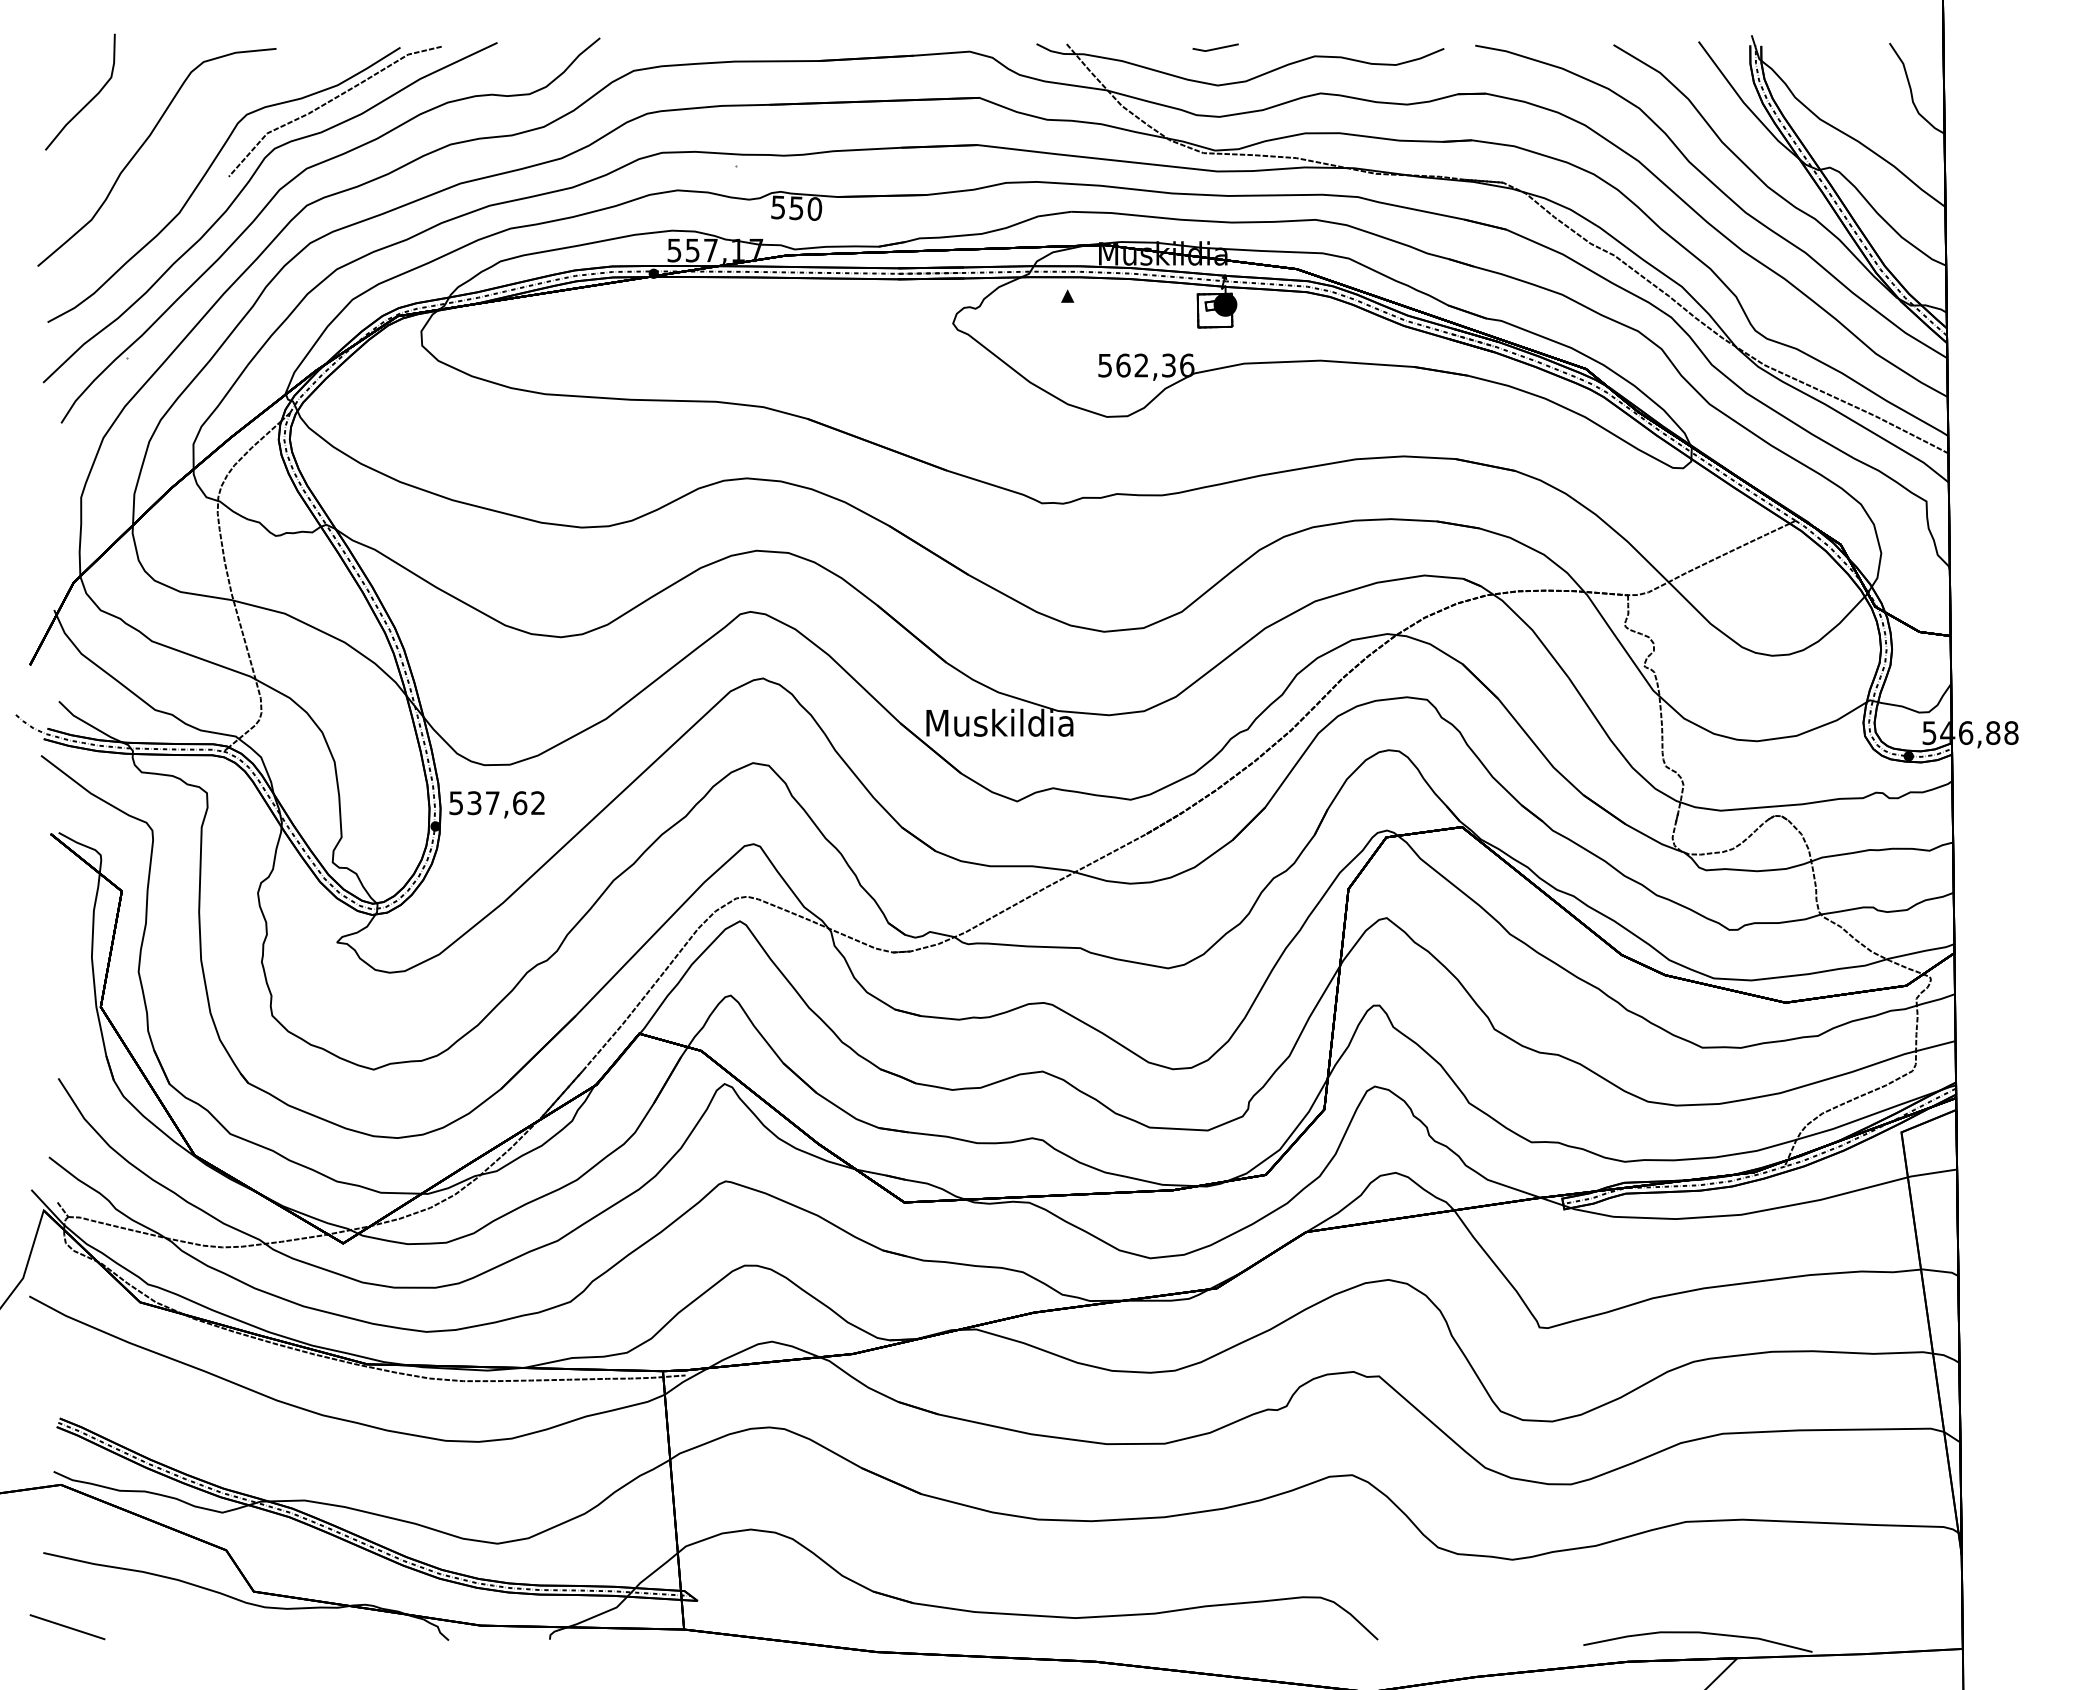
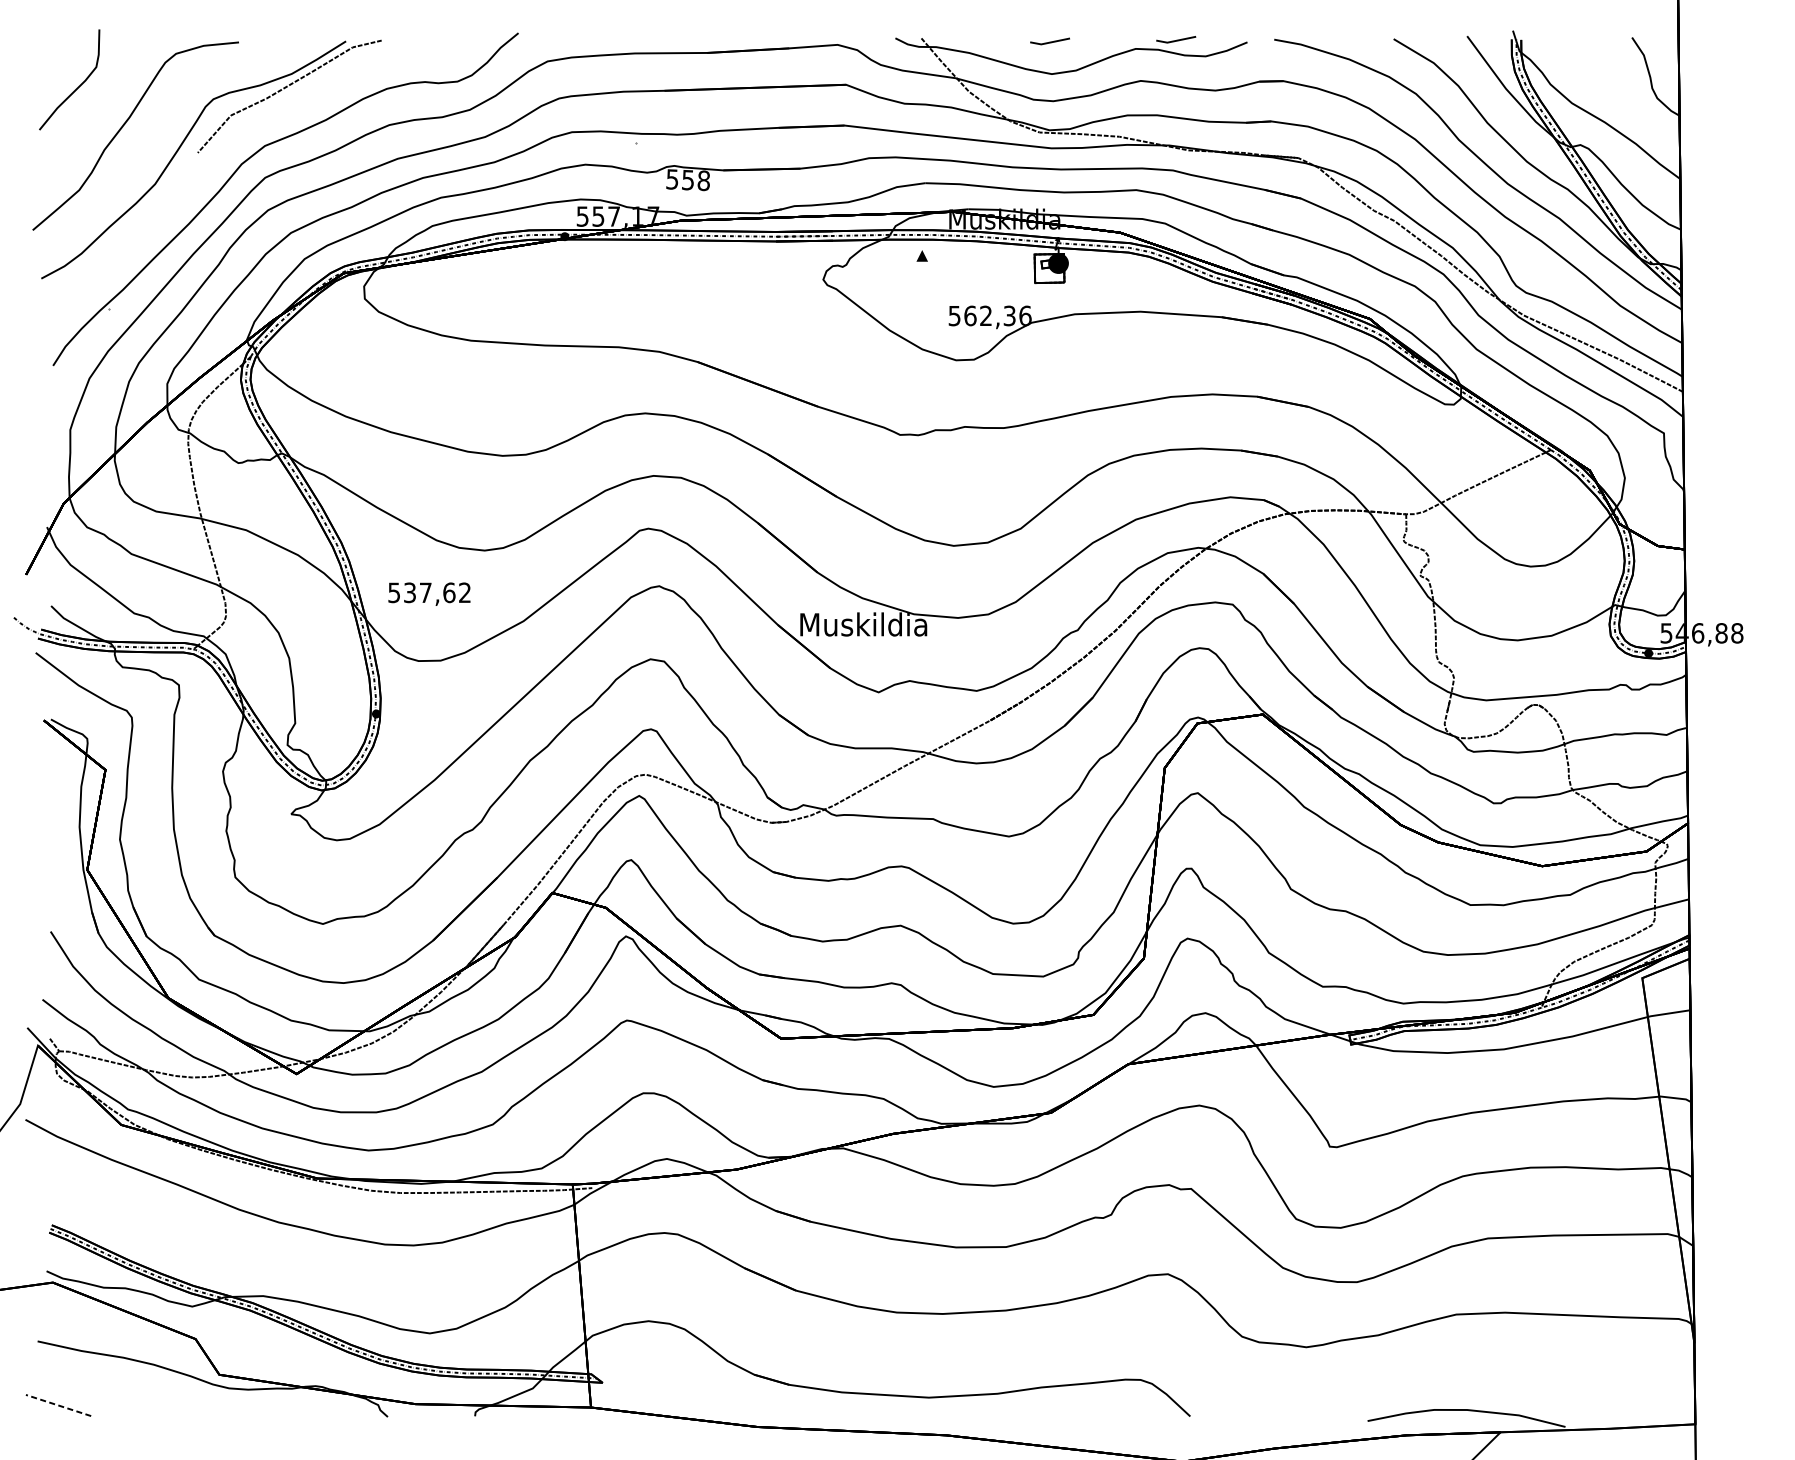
line: (1362, 45) -> (1176, 39), added
curve: (243, 190) -> (210, 164), removed
text: (814, 208) -> (703, 180), 550 -> 558
text: (496, 804) -> (428, 593), moved
line: (67, 1627) -> (58, 1405), solid -> dashed

